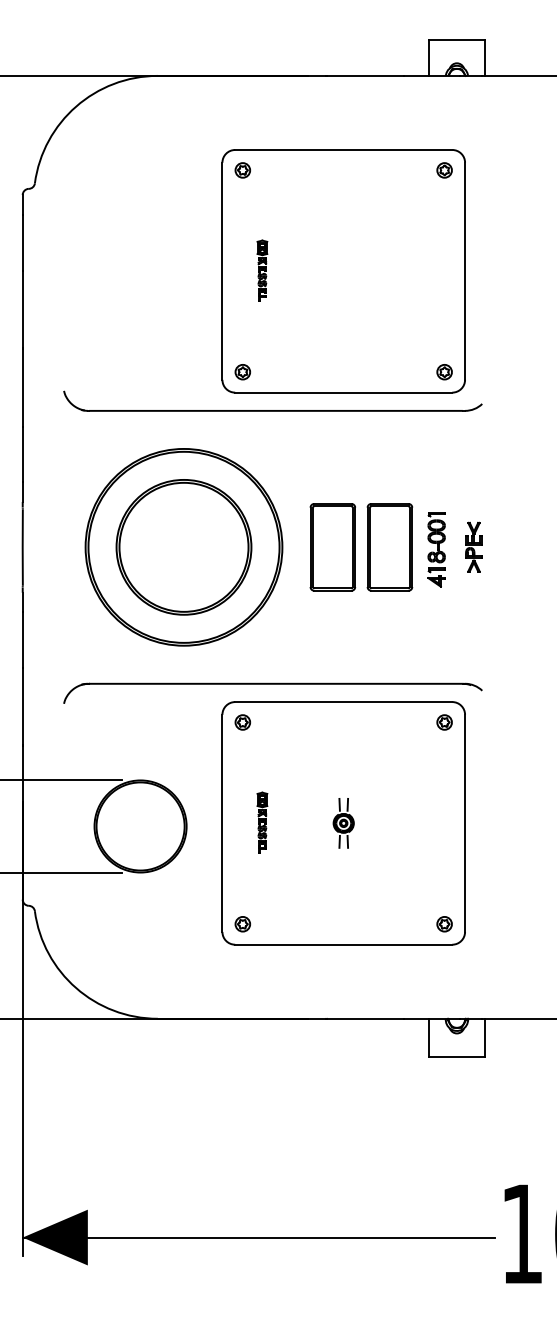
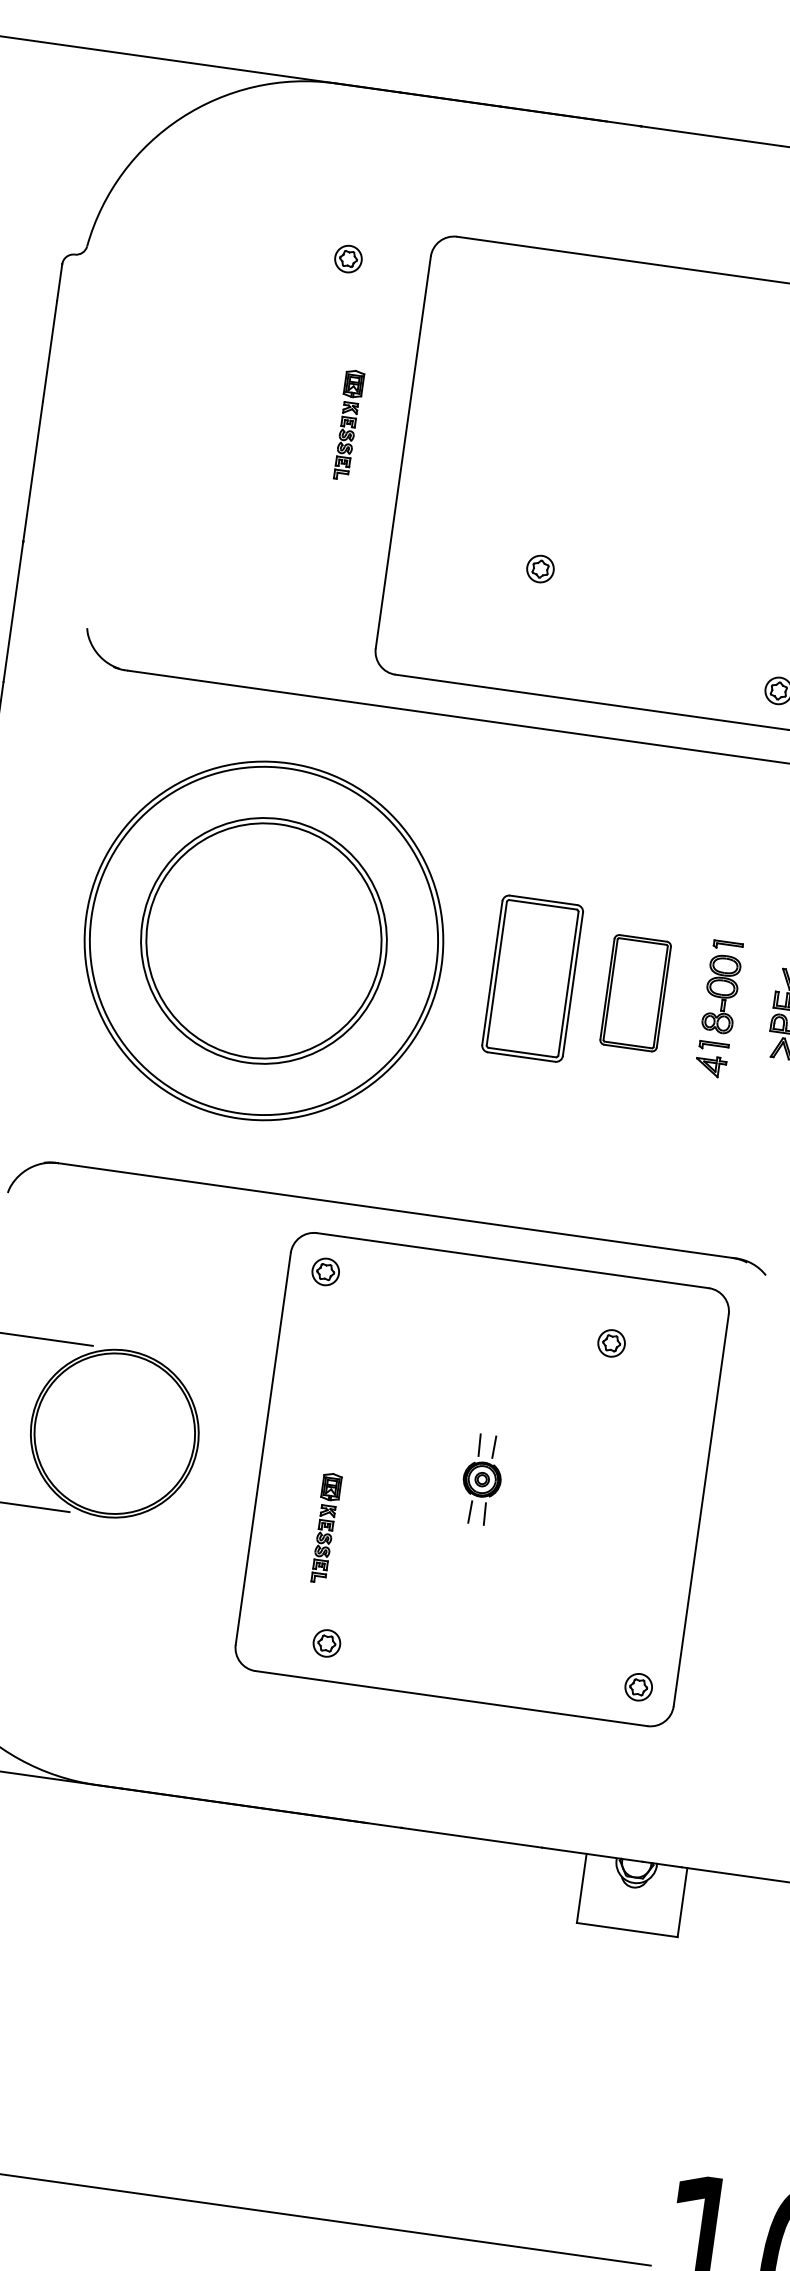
part: (242, 170) -> (347, 259), moved
part: (262, 270) -> (348, 424), moved
part: (242, 372) -> (539, 569), moved
part: (389, 547) -> (634, 993), size x0.7
part: (444, 722) -> (611, 1343), moved
part: (262, 822) -> (325, 1527), moved
part: (242, 924) -> (326, 1643), moved

